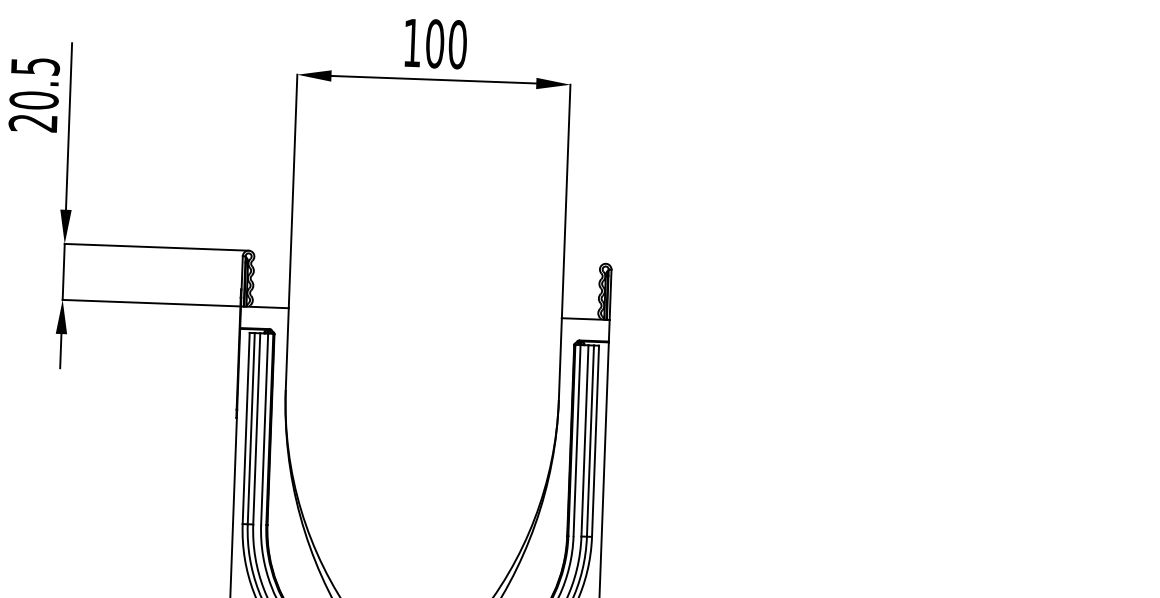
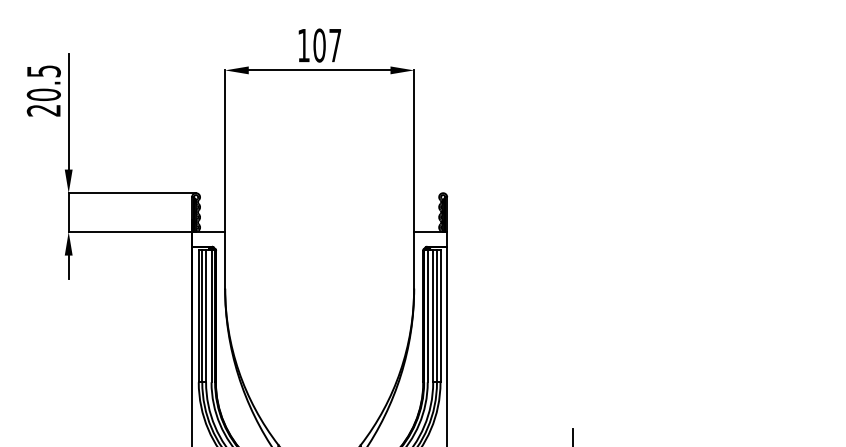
text: (458, 44) -> (335, 45), 100 -> 107

